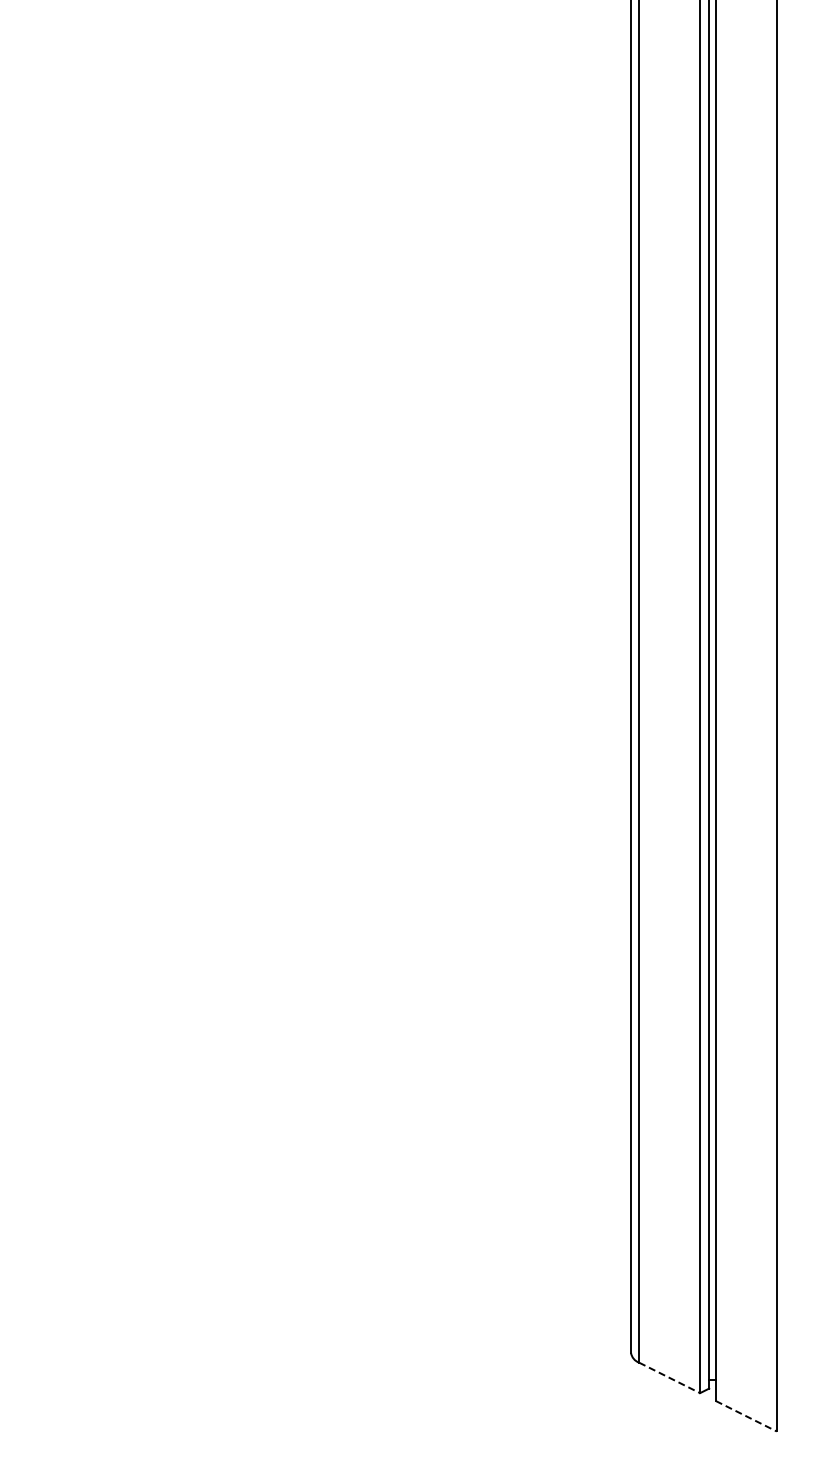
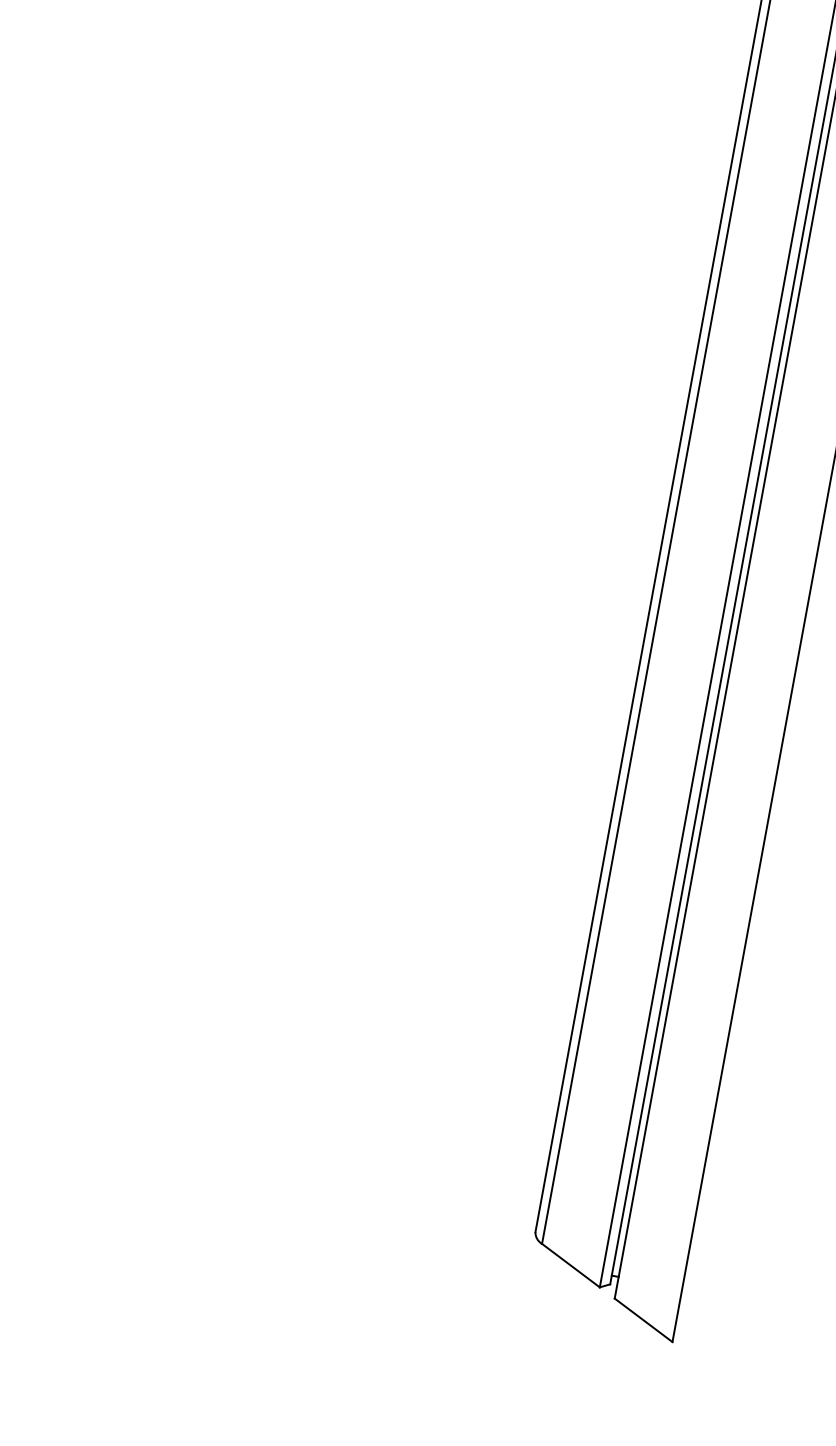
line: (670, 1378) -> (571, 1266), dashed -> solid
line: (746, 1416) -> (643, 1320), dashed -> solid

